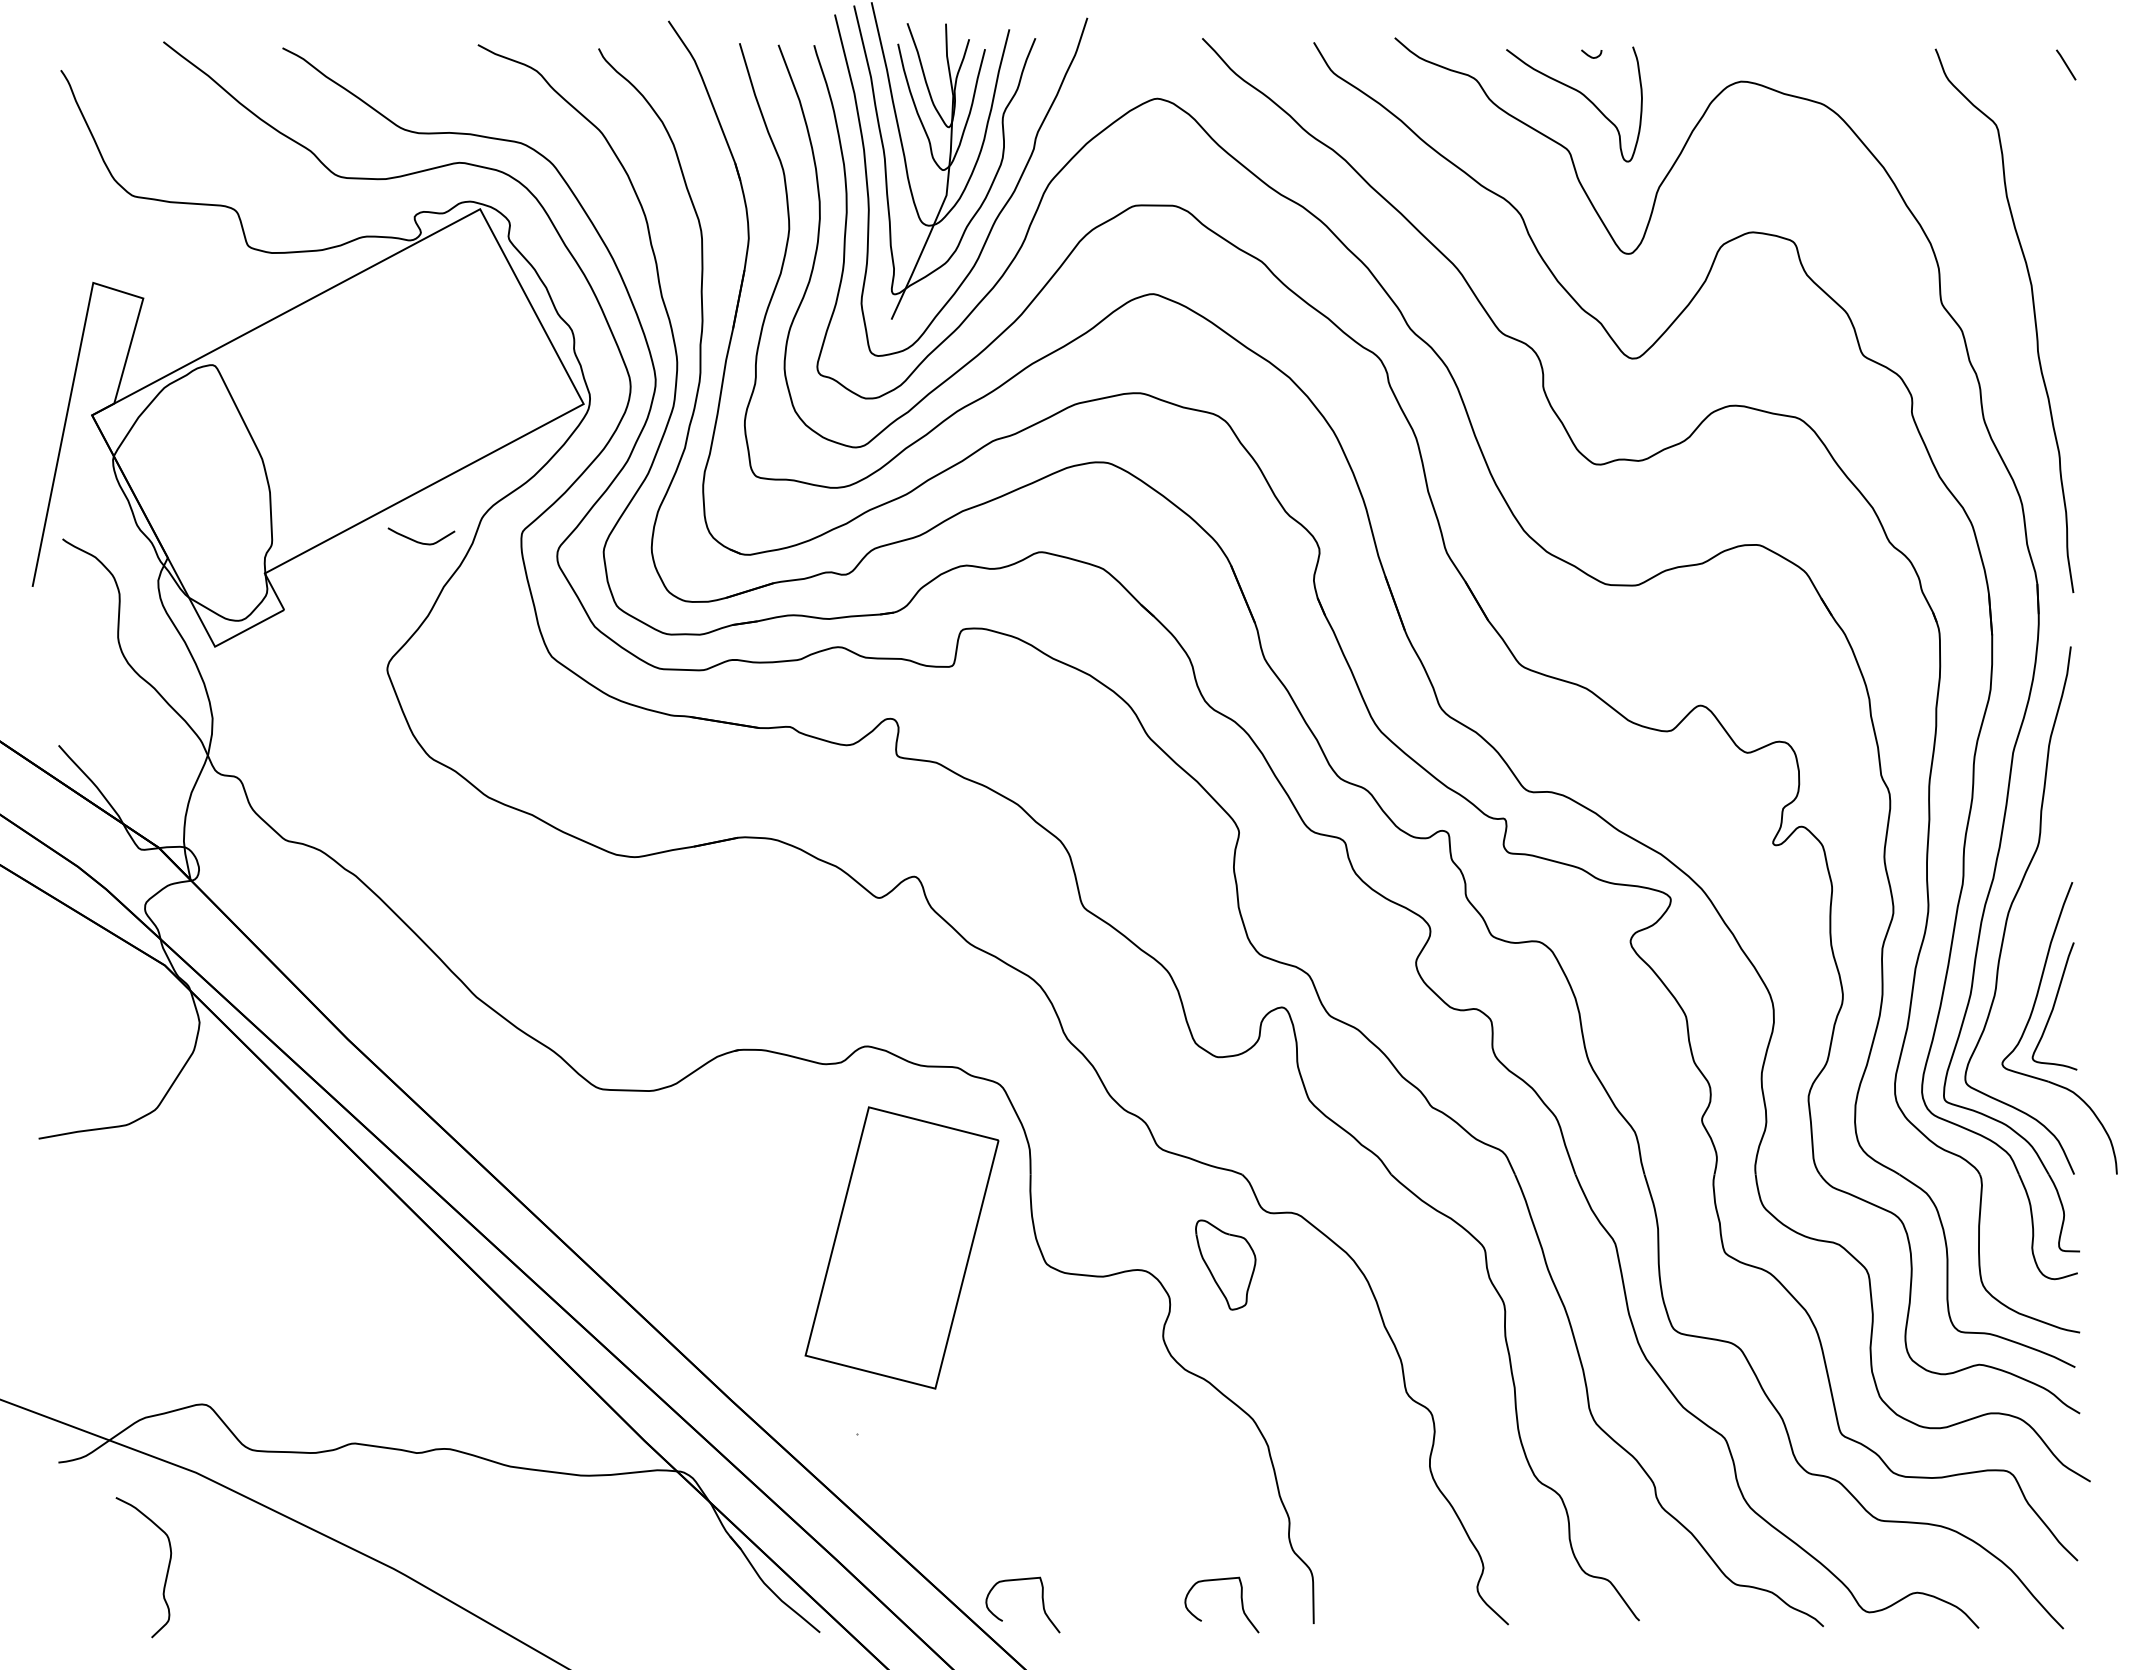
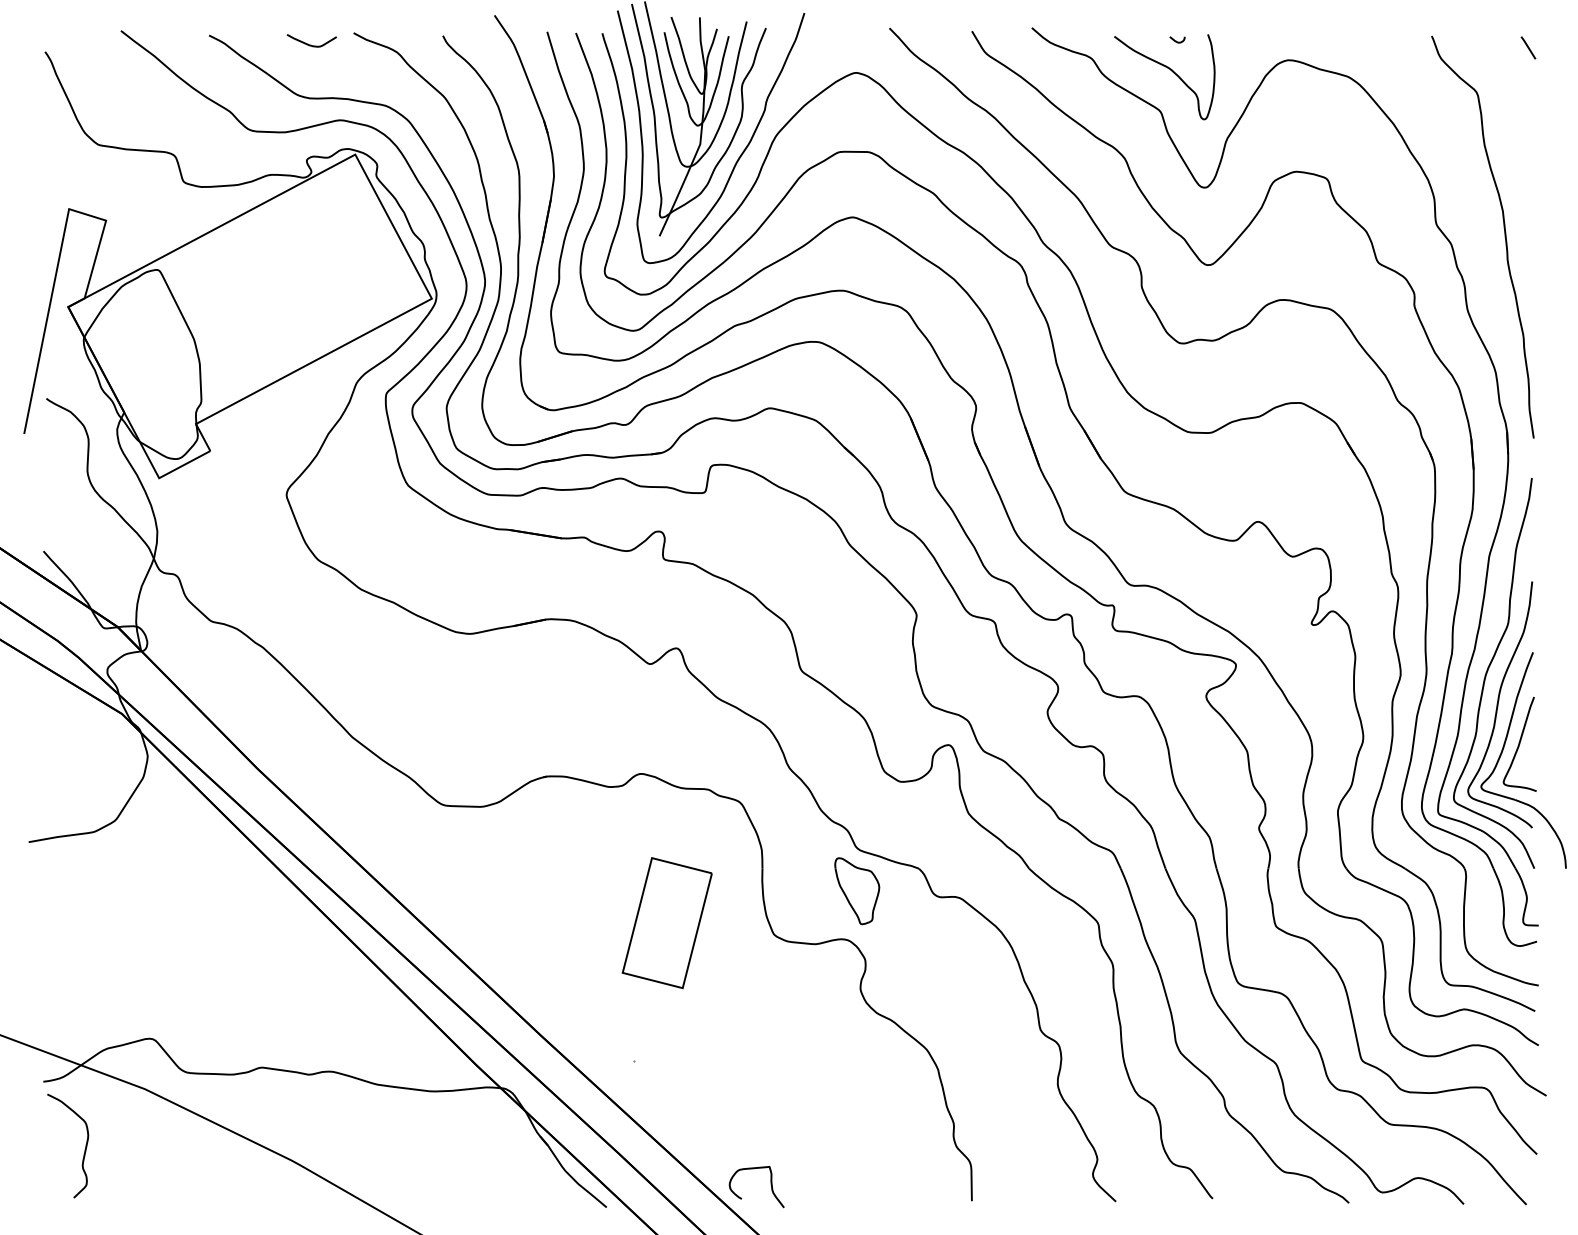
curve: (419, 541) -> (310, 44), moved
curve: (2025, 952) -> (1498, 704), added
part: (901, 1248) -> (666, 923), size x0.62
part: (1225, 1264) -> (857, 890), moved
curve: (166, 1572) -> (84, 1149), moved
curve: (1240, 1598) -> (917, 1182), removed

